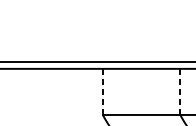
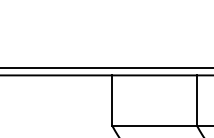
line: (103, 92) -> (112, 101), dashed -> solid
line: (179, 92) -> (196, 101), dashed -> solid

